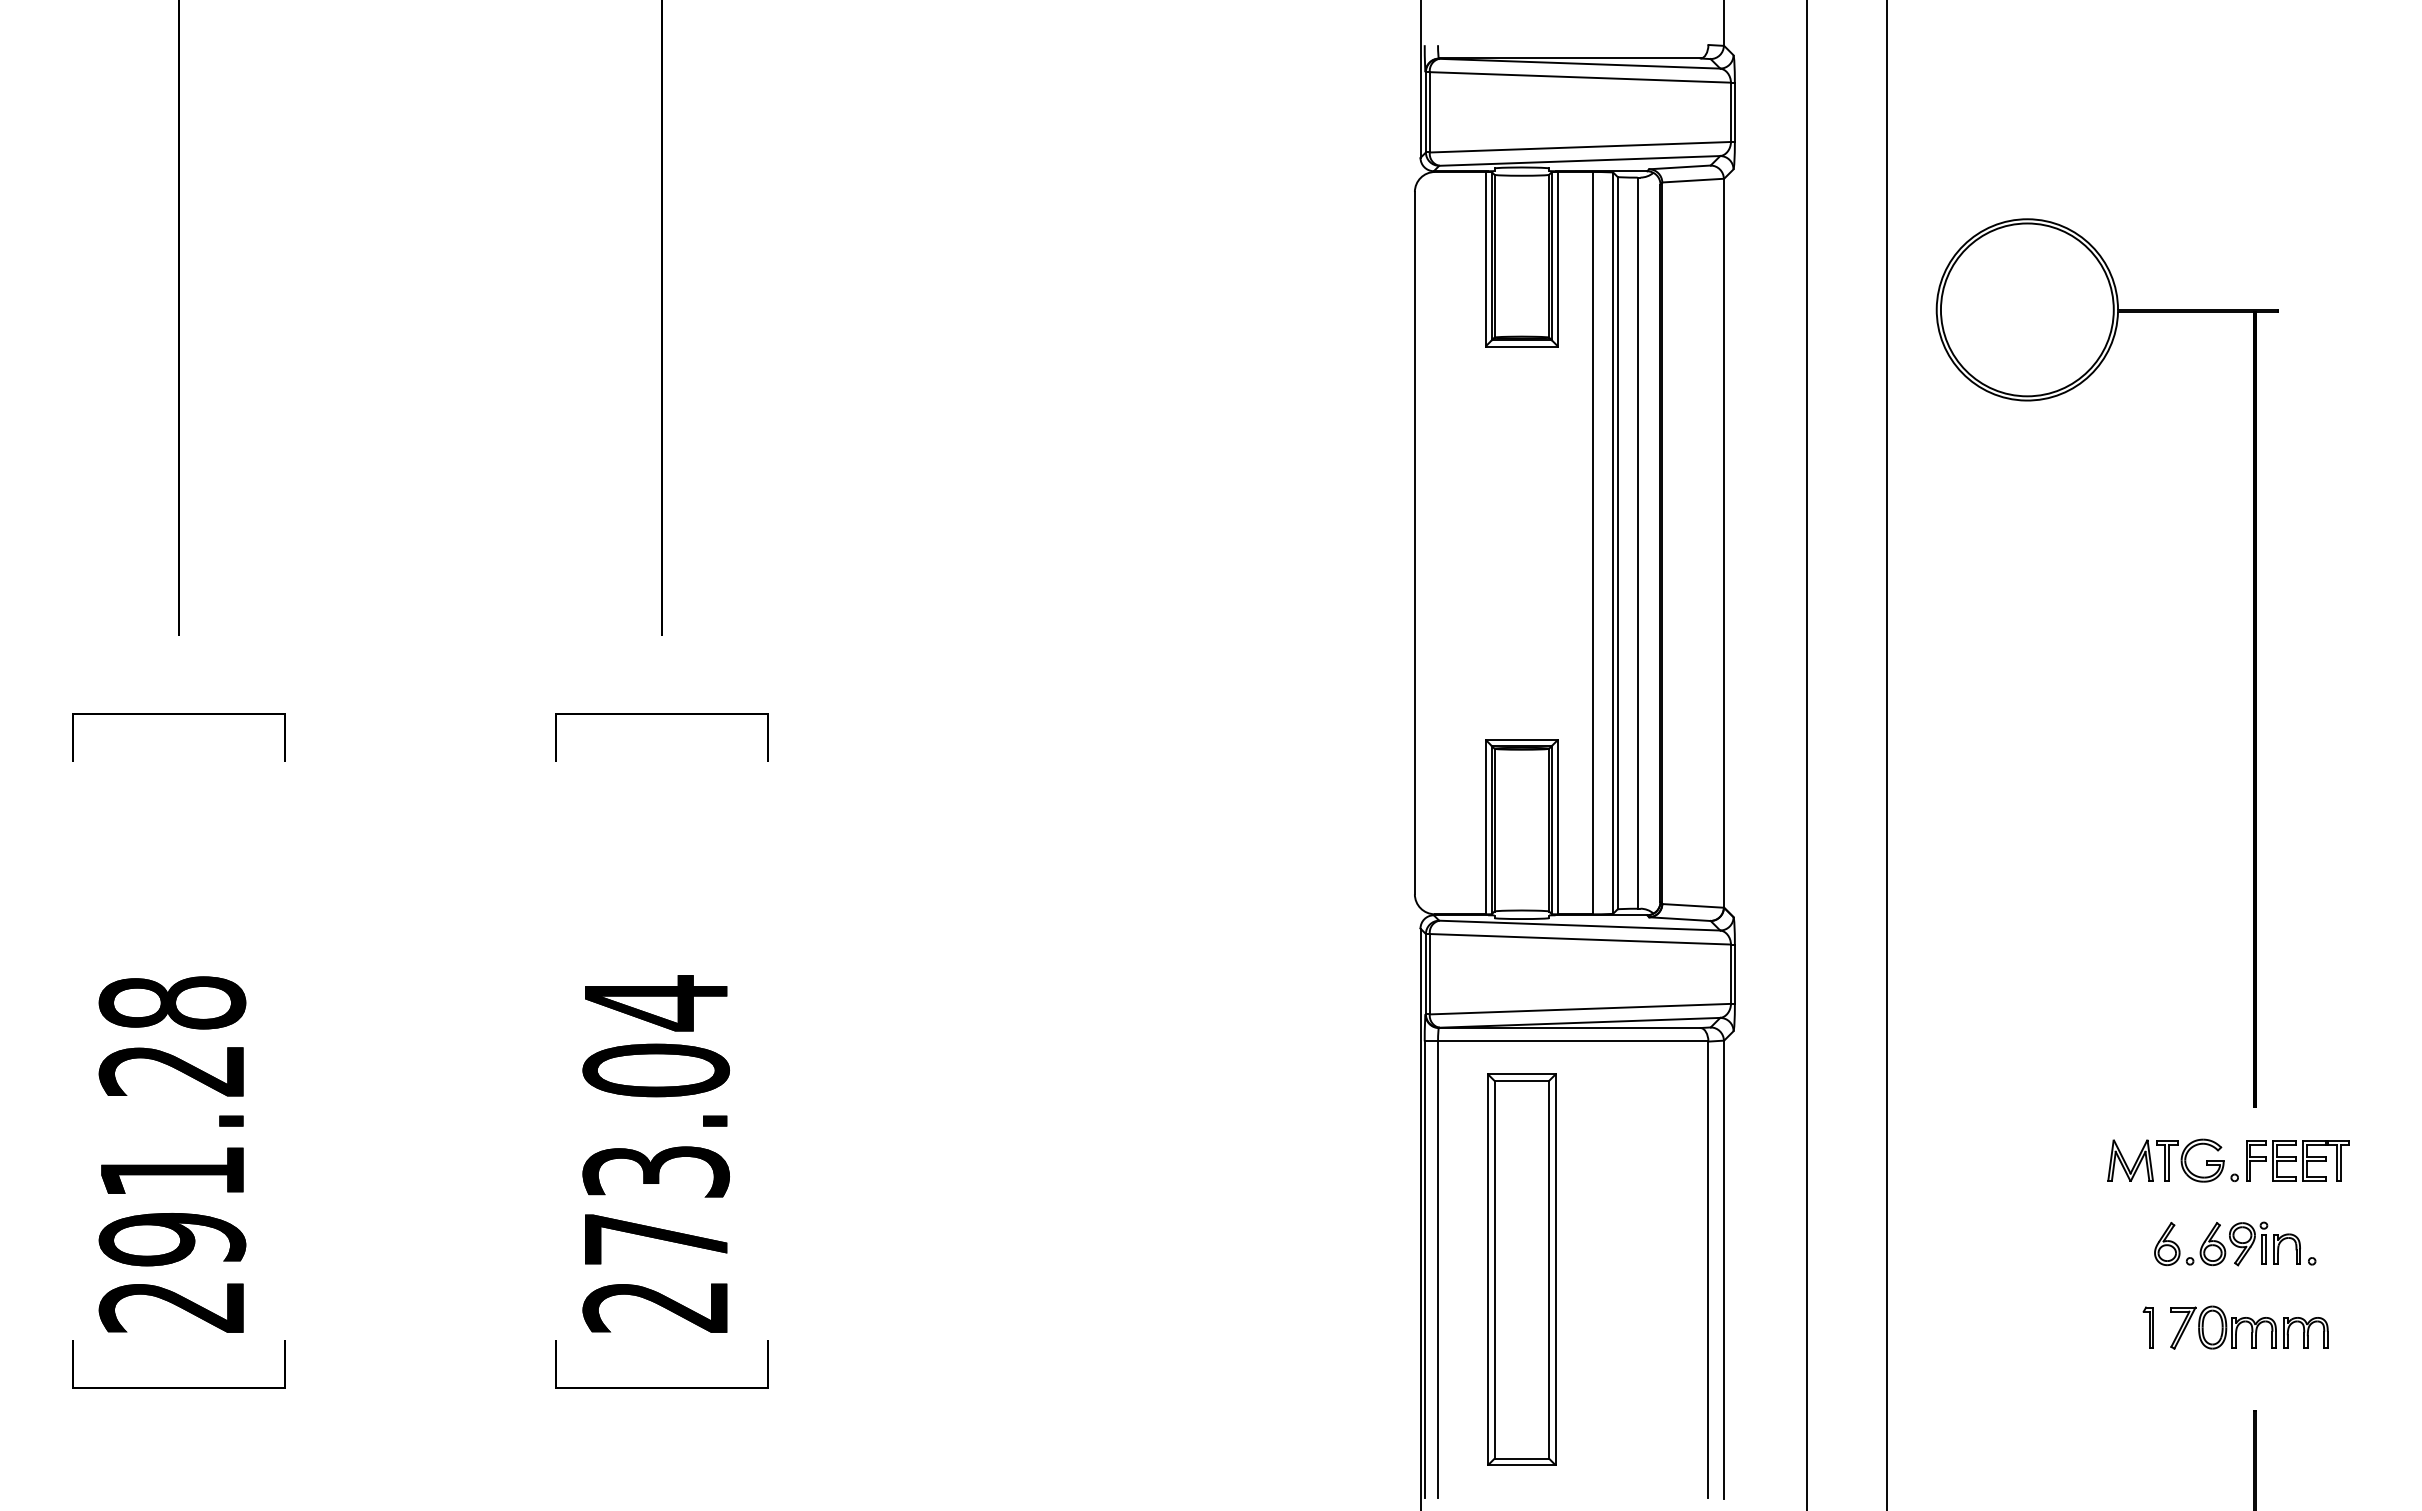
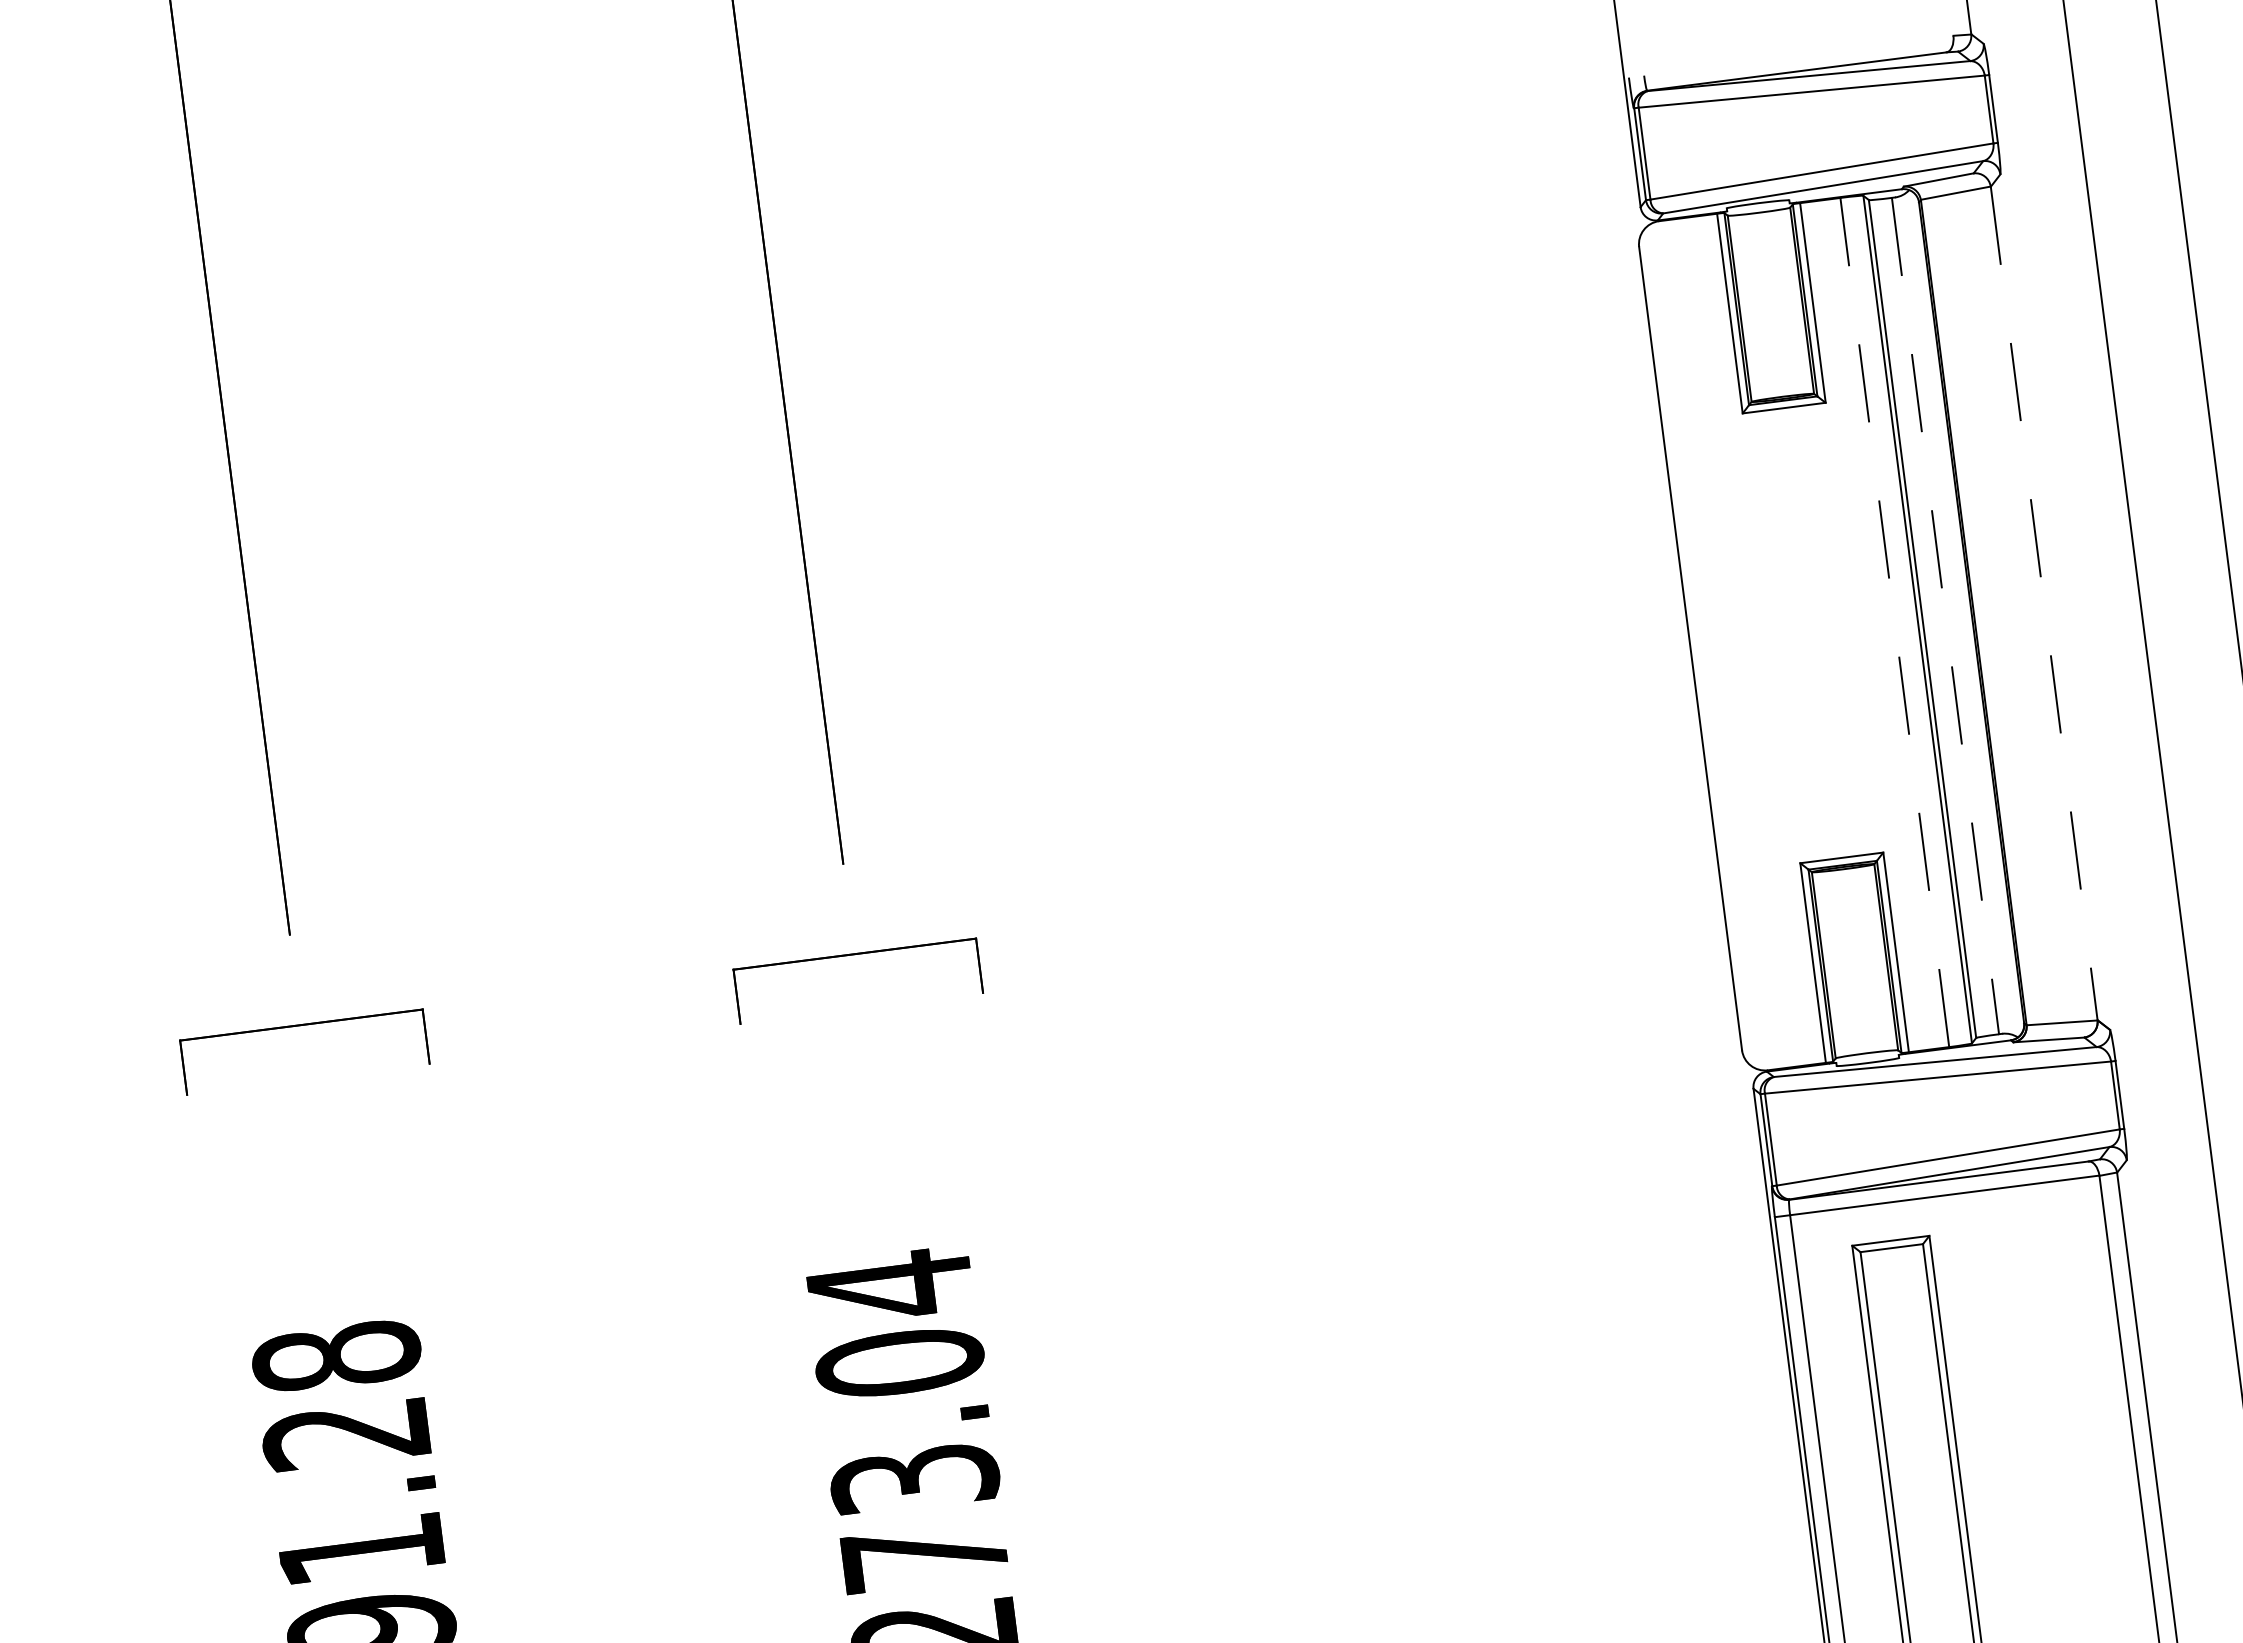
line: (1593, 542) -> (1894, 621), solid -> dashed
line: (1637, 543) -> (1945, 616), solid -> dashed
line: (1723, 543) -> (2043, 603), solid -> dashed

